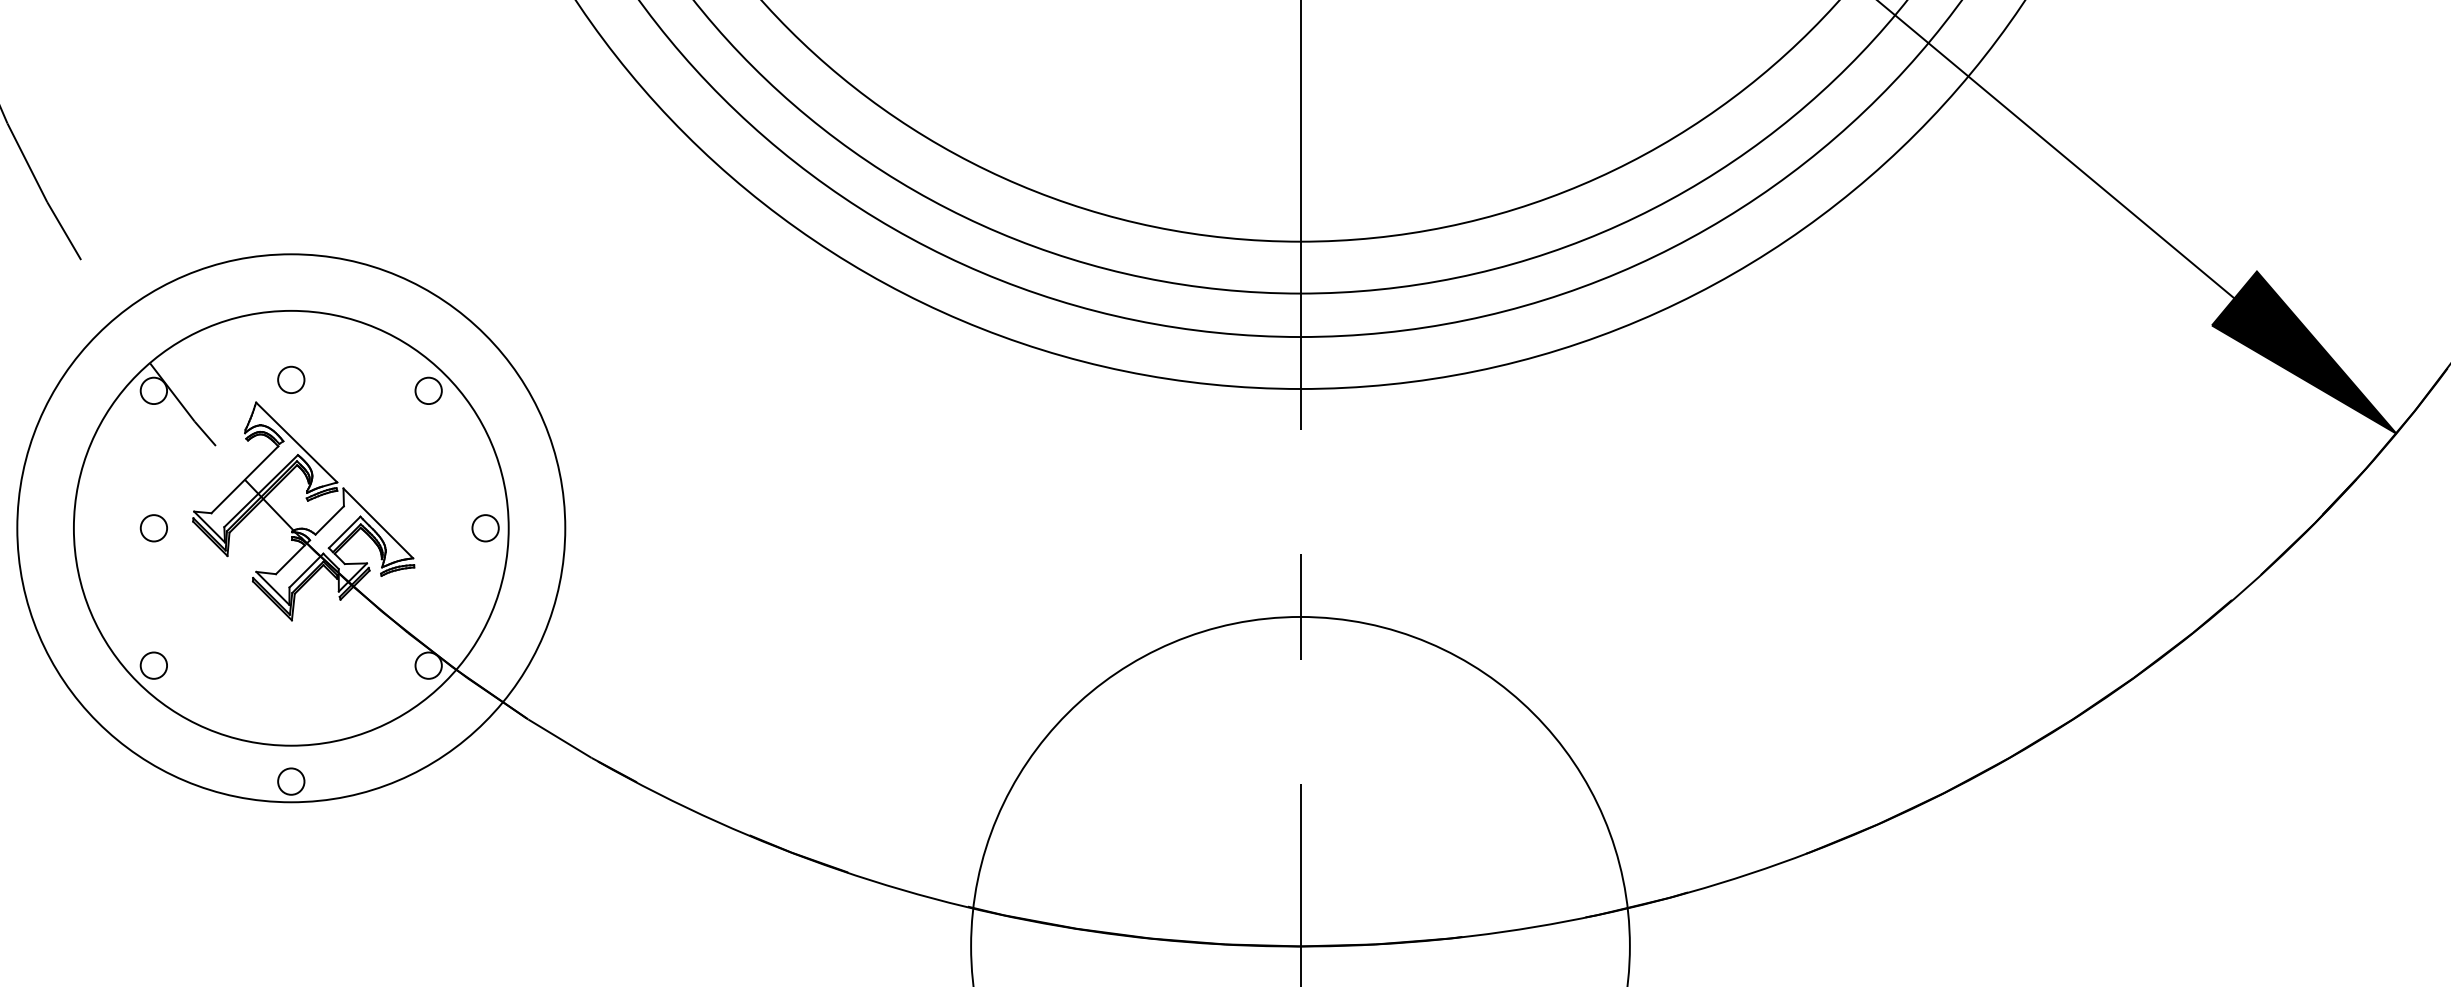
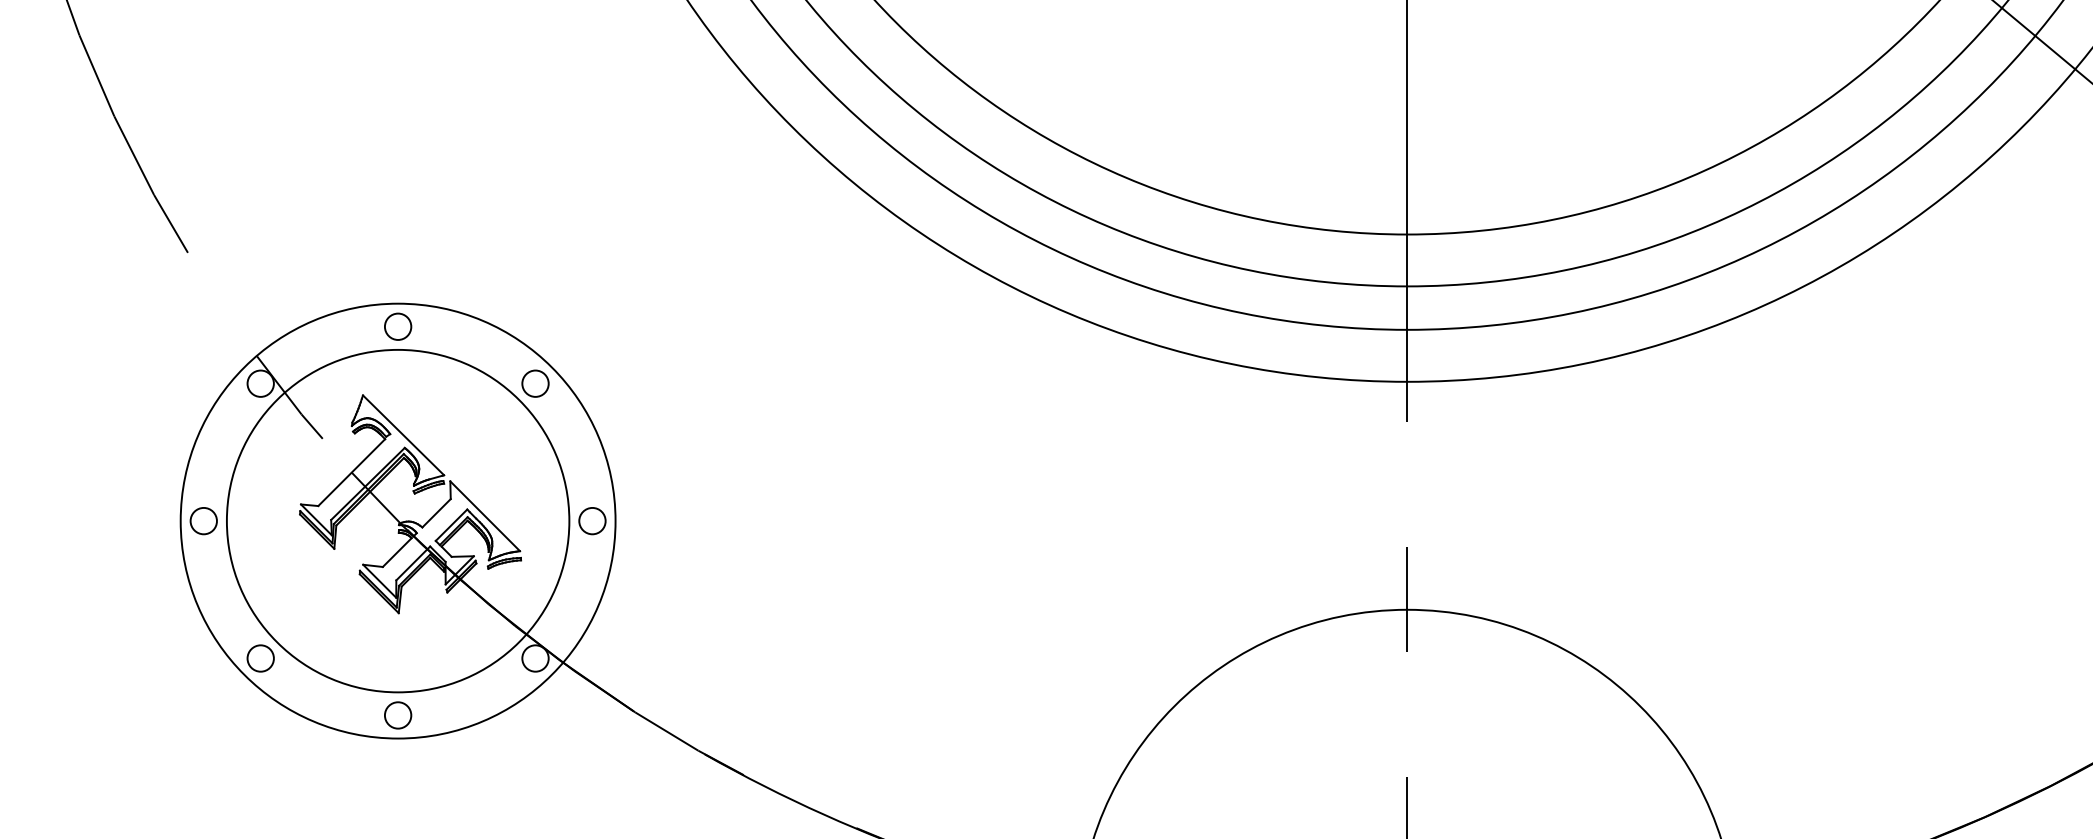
circle: (291, 379) -> (398, 326), moved
circle: (153, 528) -> (203, 521), moved
circle: (291, 528) -> (398, 521), size x0.62
circle: (291, 781) -> (398, 715), moved

